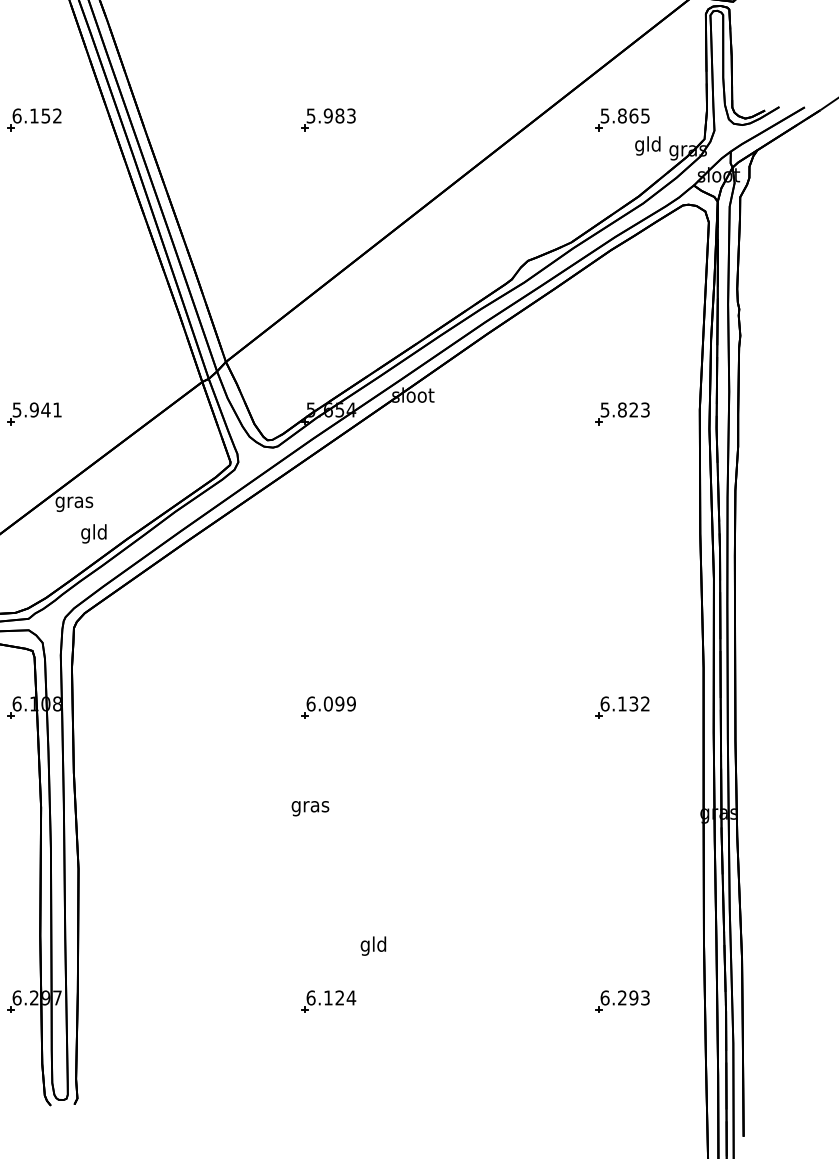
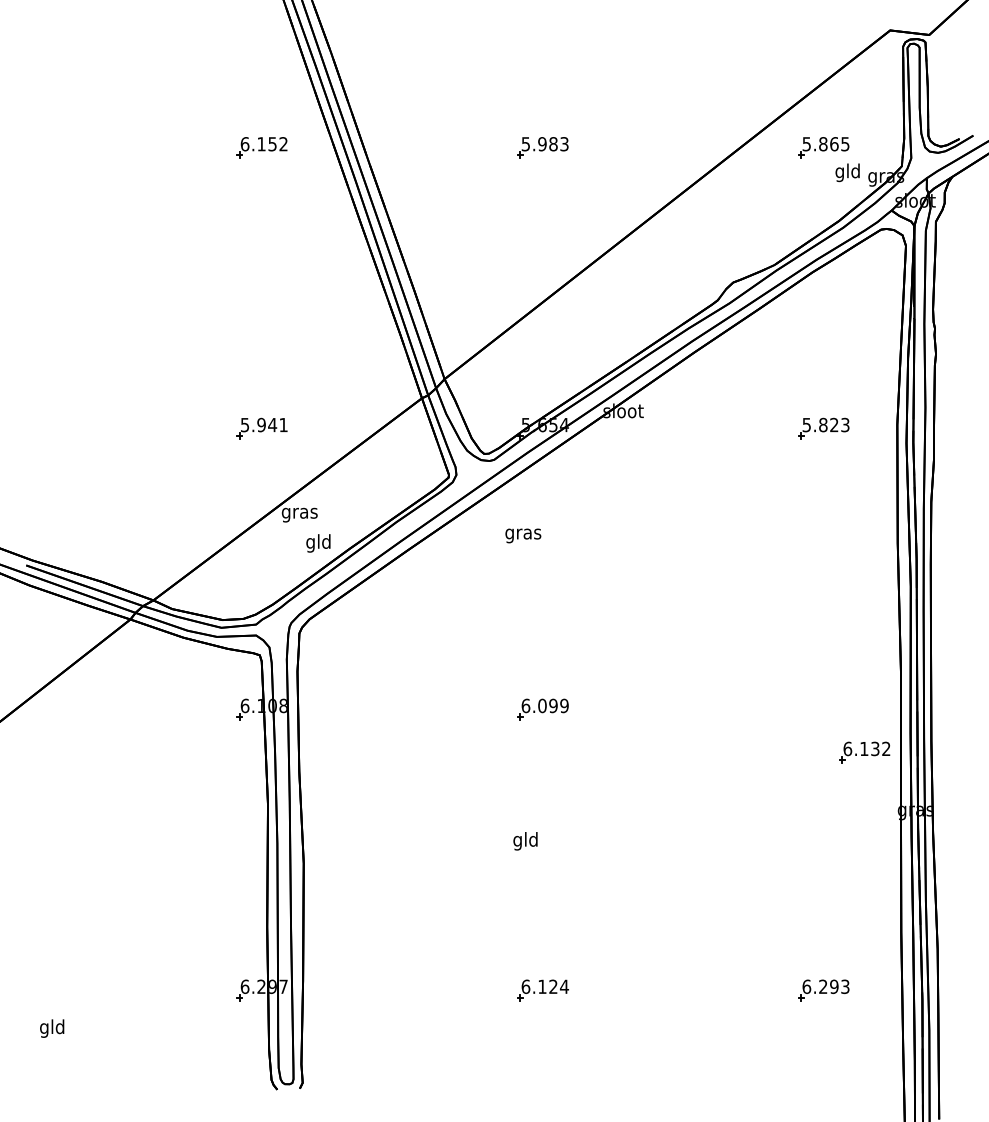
part: (622, 707) -> (864, 752), moved
text: (310, 808) -> (523, 535), moved
text: (373, 946) -> (525, 841), moved

